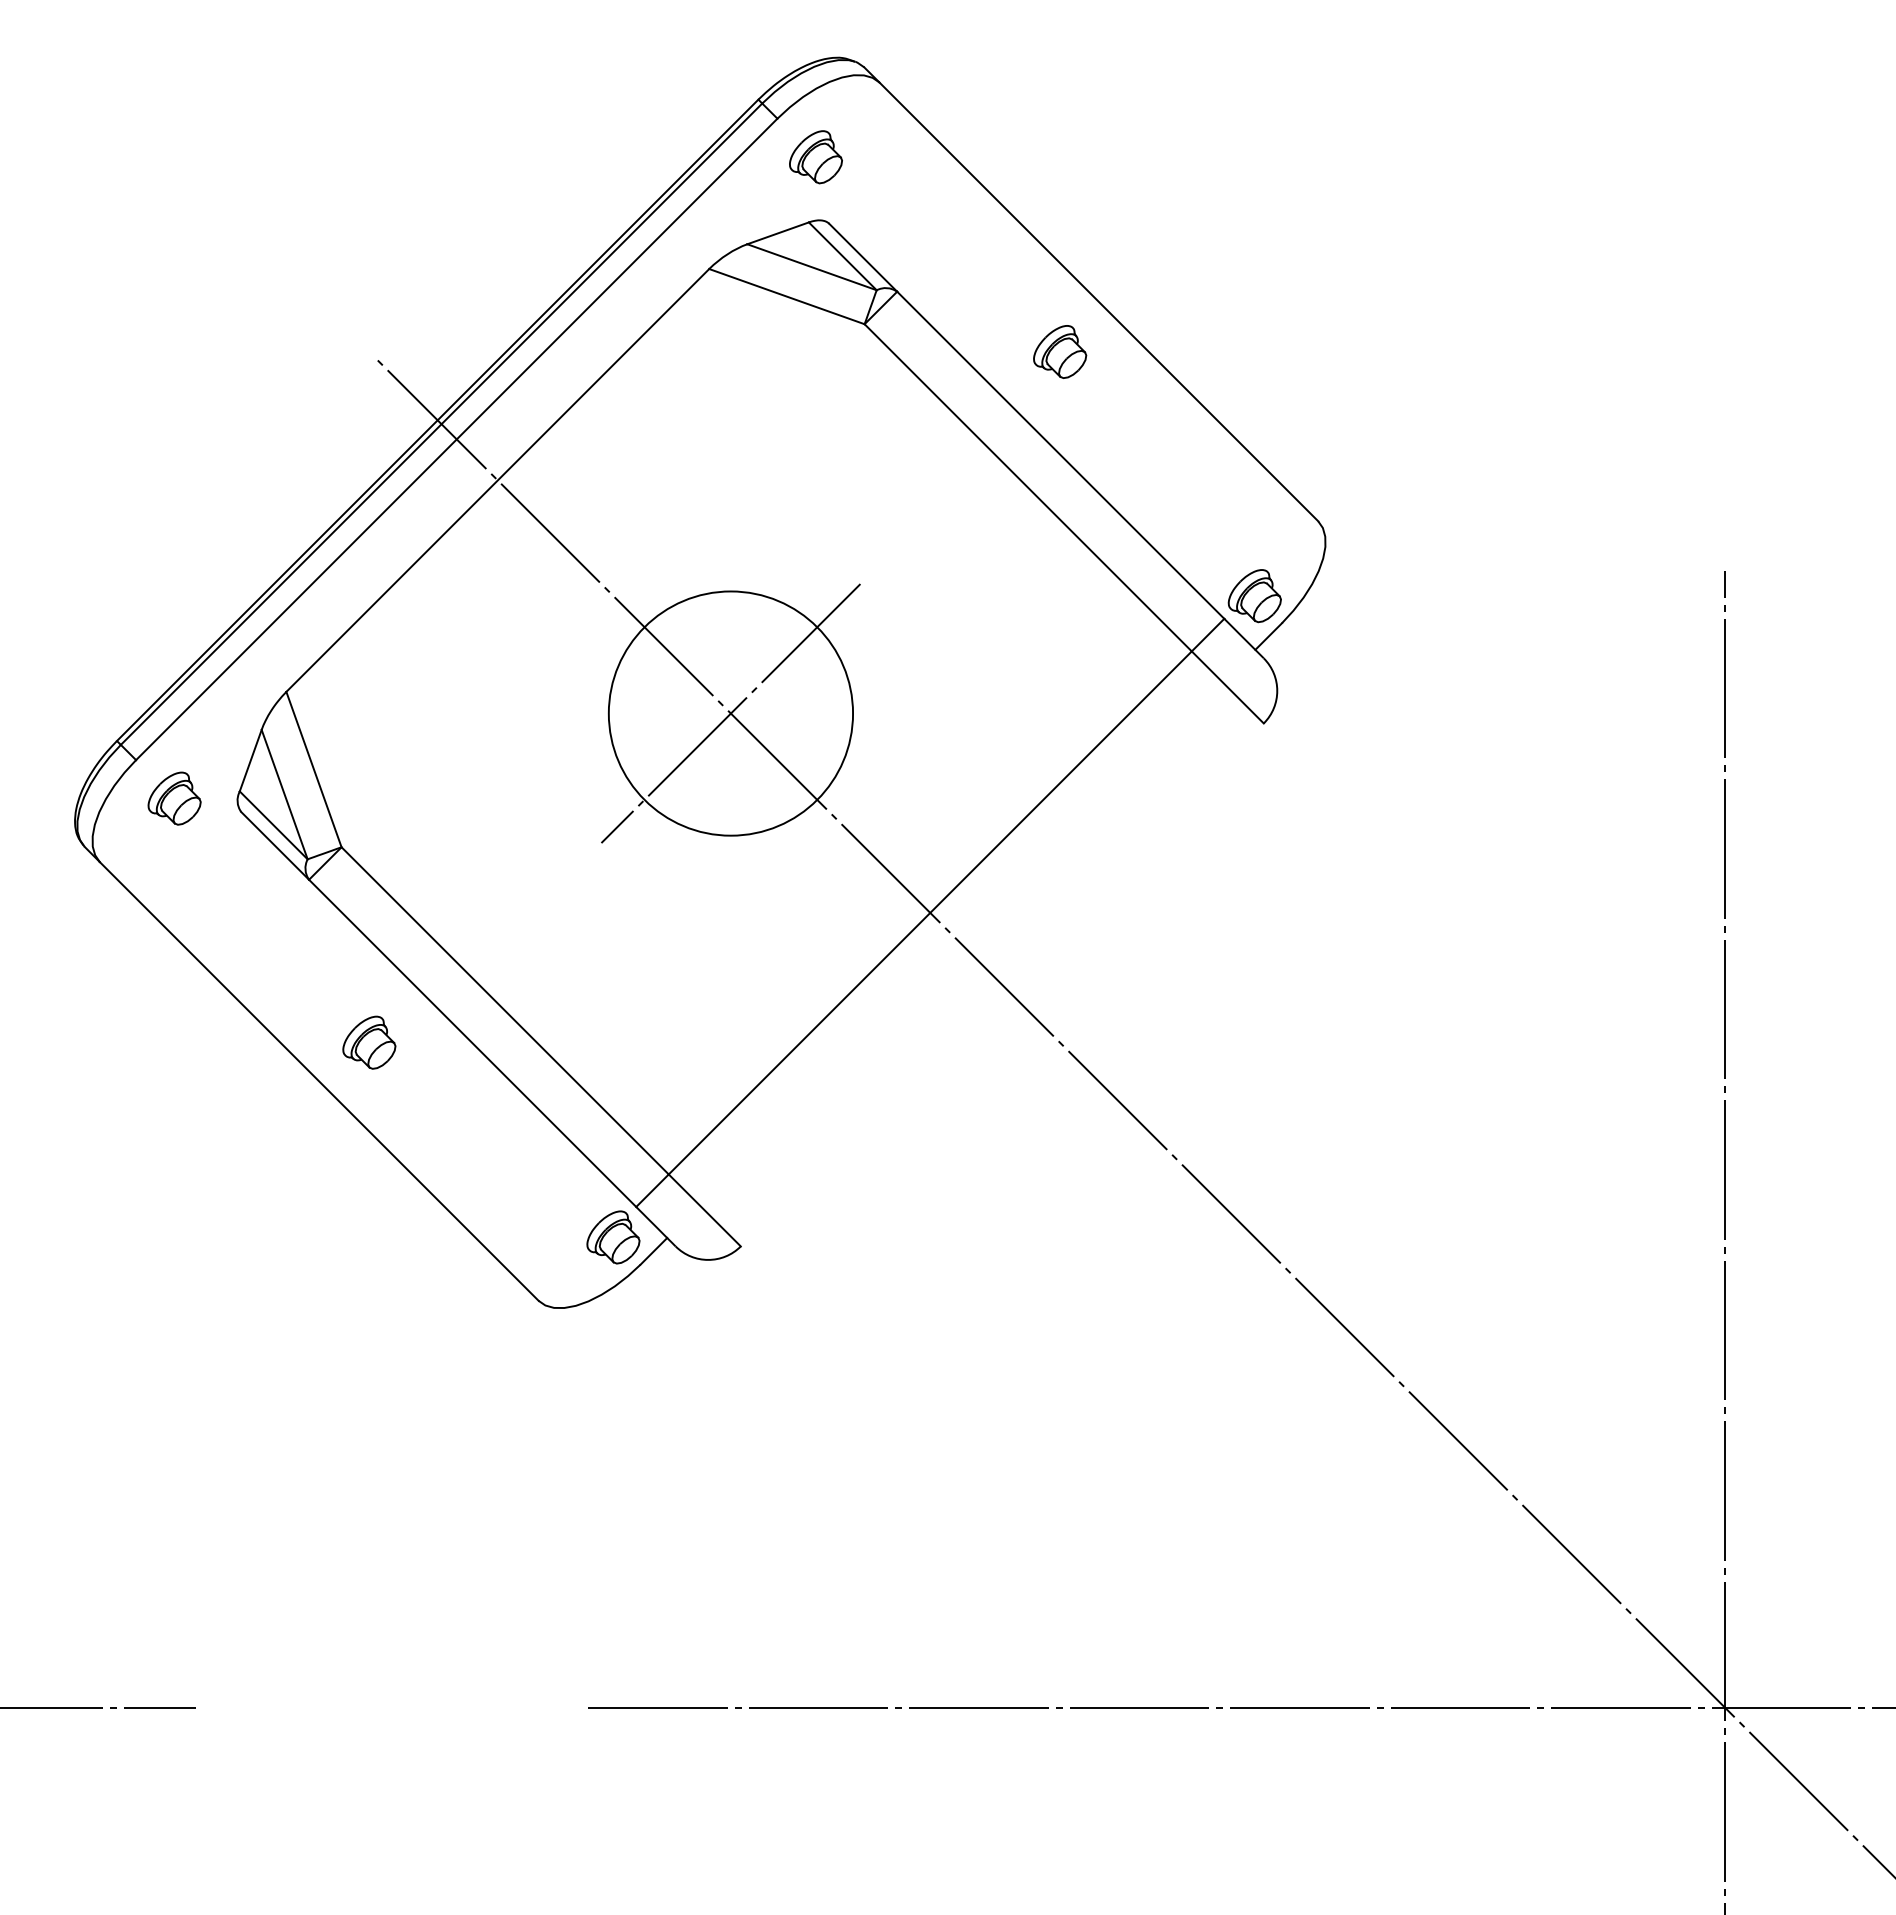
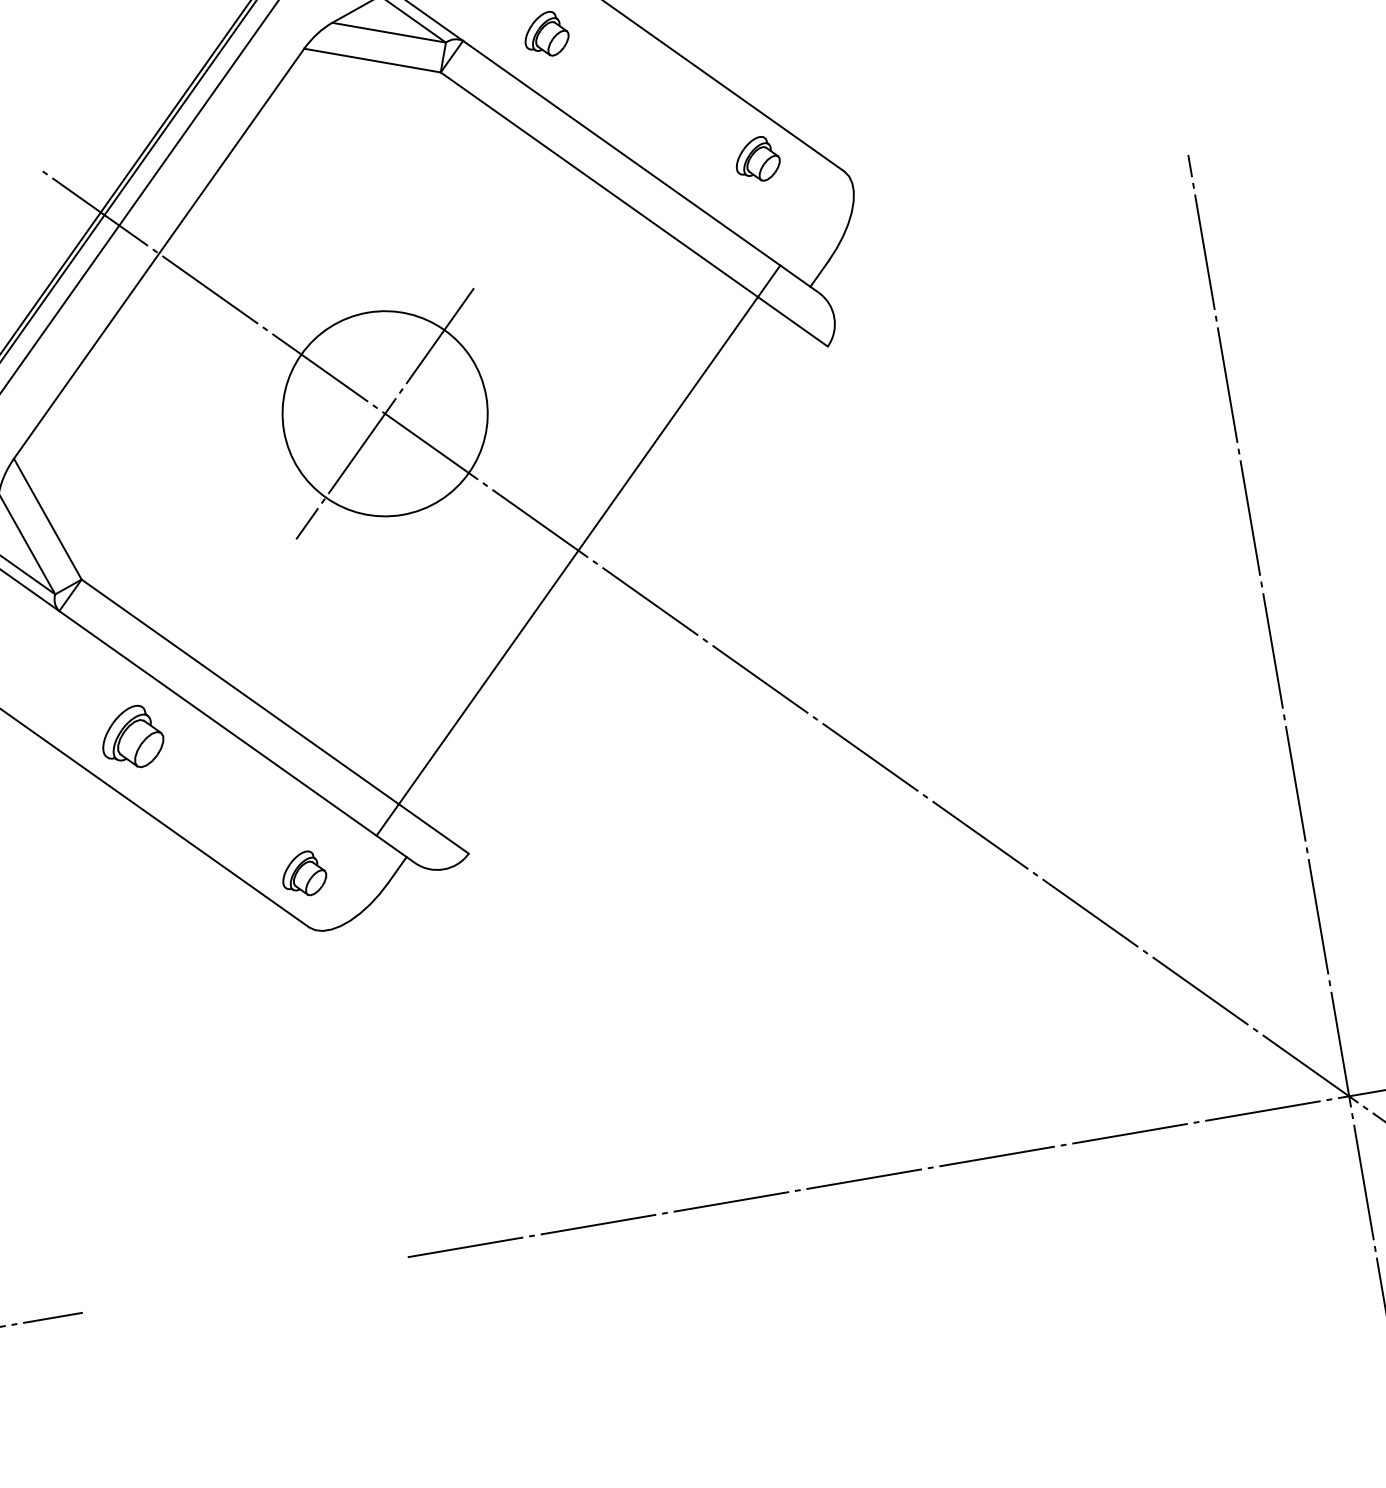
part: (1060, 351) -> (546, 34), moved
part: (1254, 596) -> (757, 160), moved
part: (369, 1042) -> (132, 737), size x1.4
part: (613, 1237) -> (304, 874), moved

